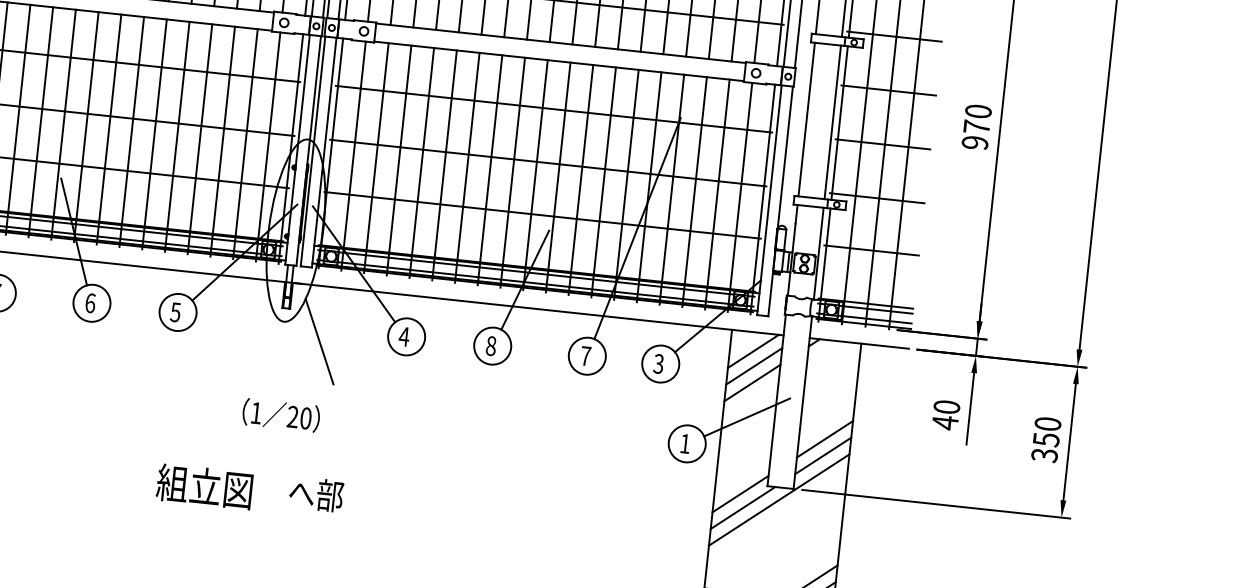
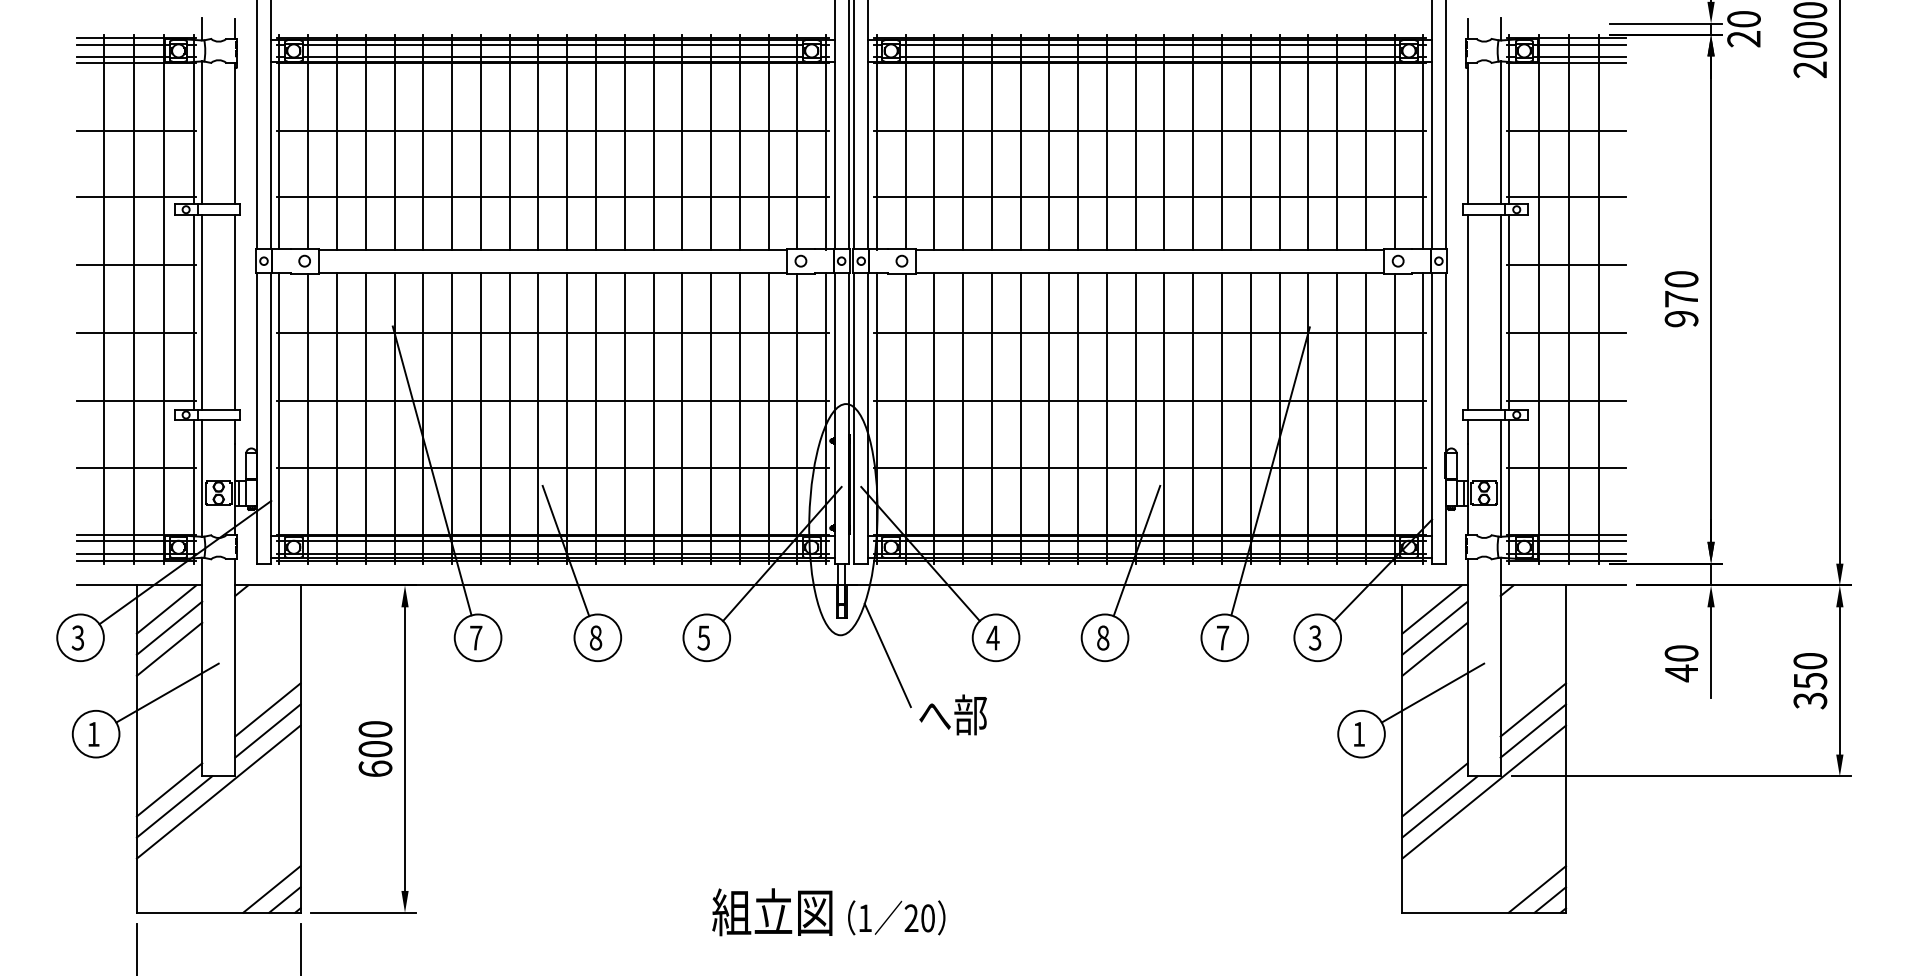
text: (90, 302) -> (595, 637), 6 -> 8
text: (281, 415) -> (896, 917), moved
text: (204, 486) -> (772, 912), moved
text: (315, 493) -> (952, 714), moved

